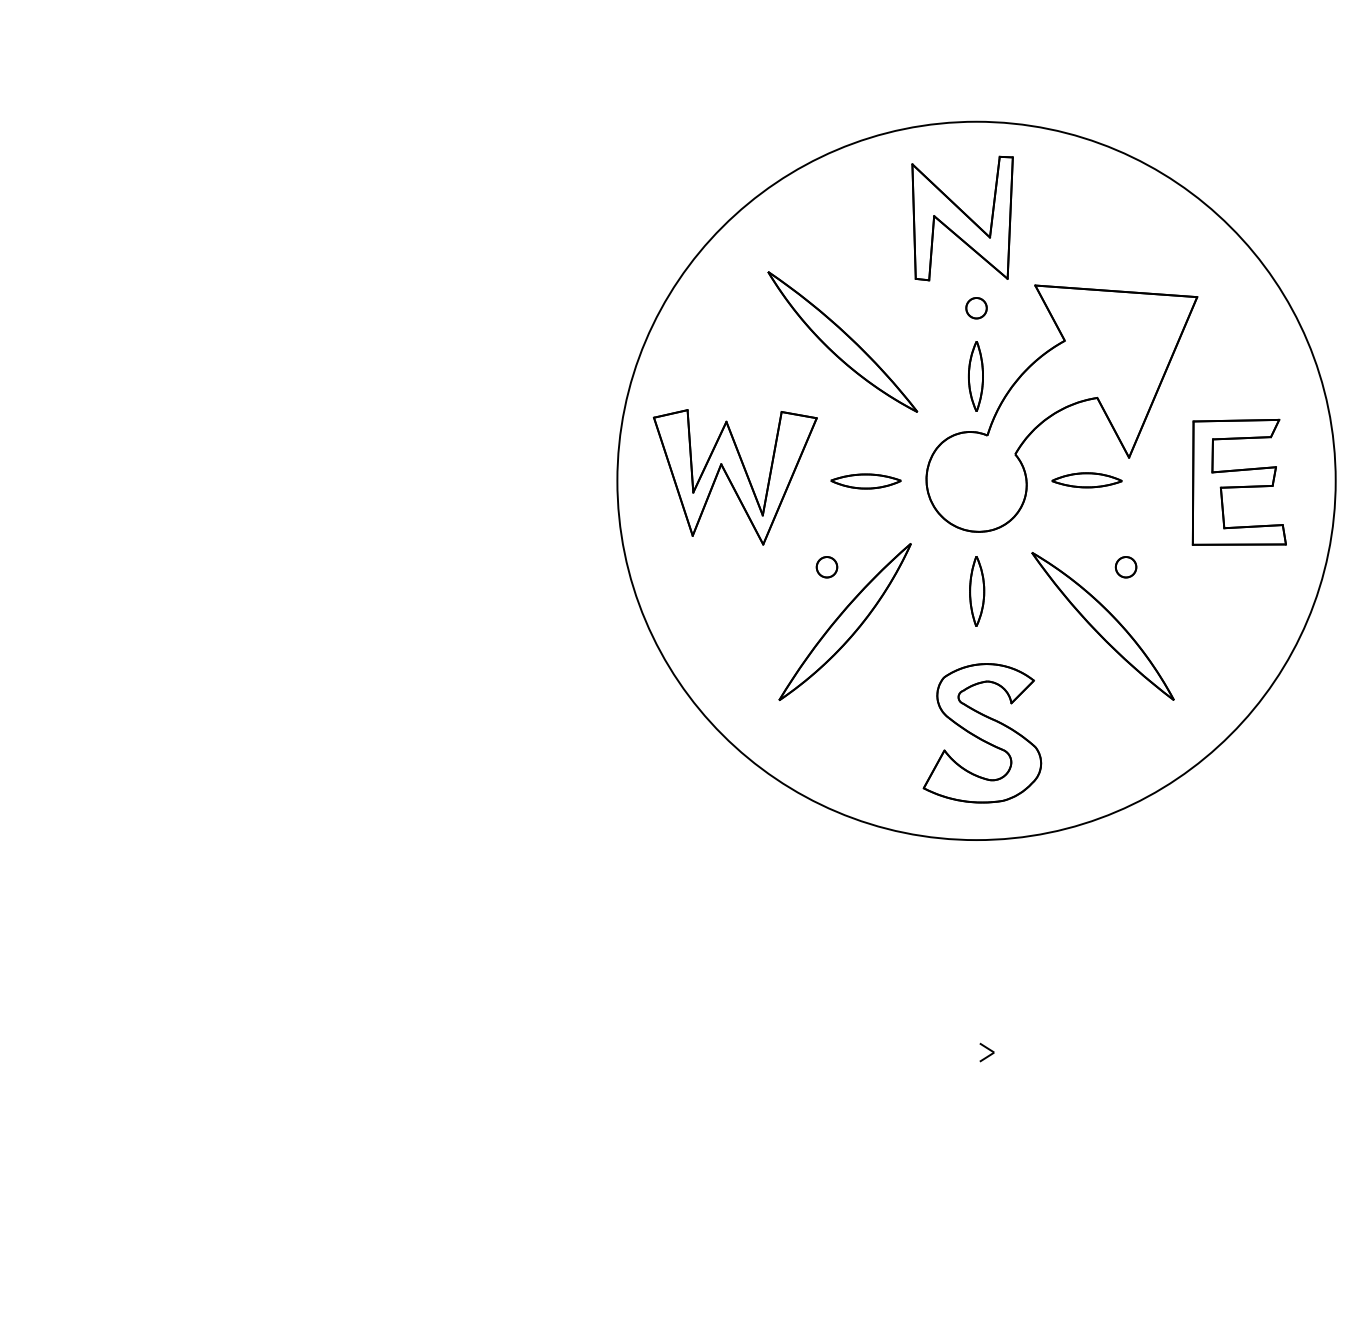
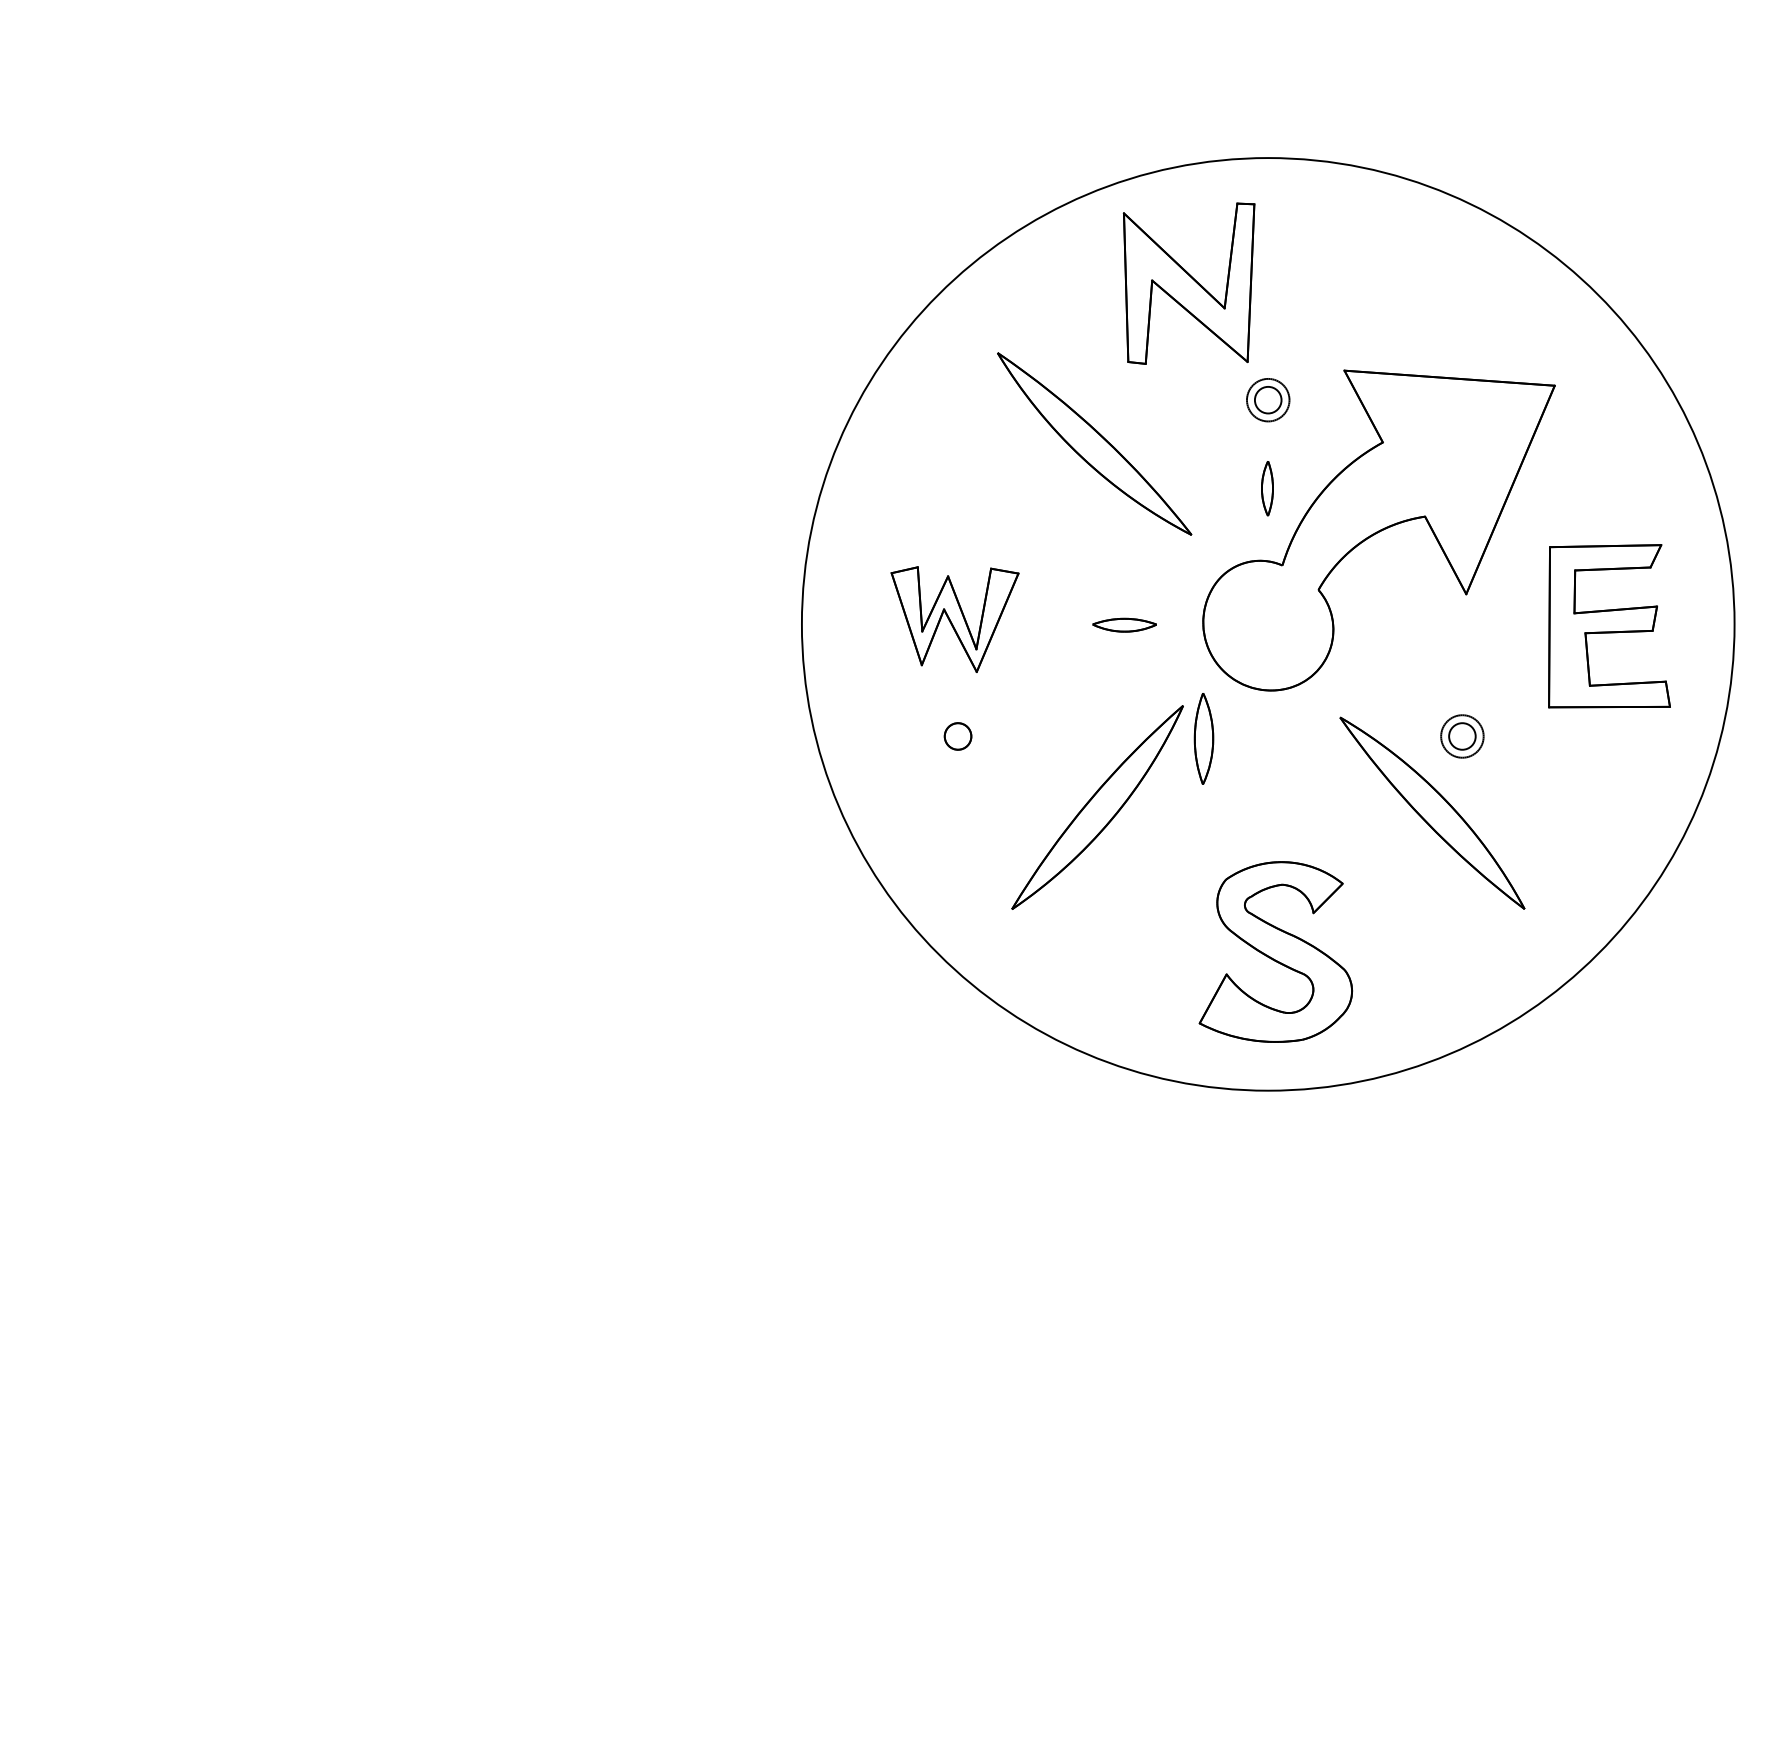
part: (962, 218) -> (1188, 283), moved
circle: (975, 307) -> (1267, 399), size x1.6
part: (975, 376) -> (1267, 488), size x0.6
part: (734, 477) -> (954, 619), size x0.6
part: (1086, 480) -> (1411, 623), removed
part: (865, 481) -> (1124, 625), size x0.7
part: (826, 567) -> (957, 736), moved
circle: (1126, 567) -> (1462, 736), size x1.6
part: (976, 591) -> (1203, 738), moved
part: (986, 1052) -> (1281, 1366), removed

